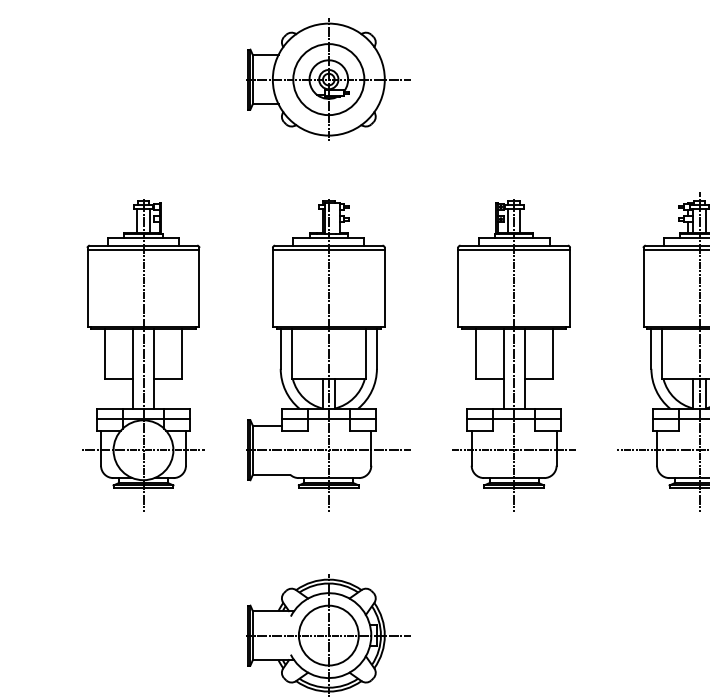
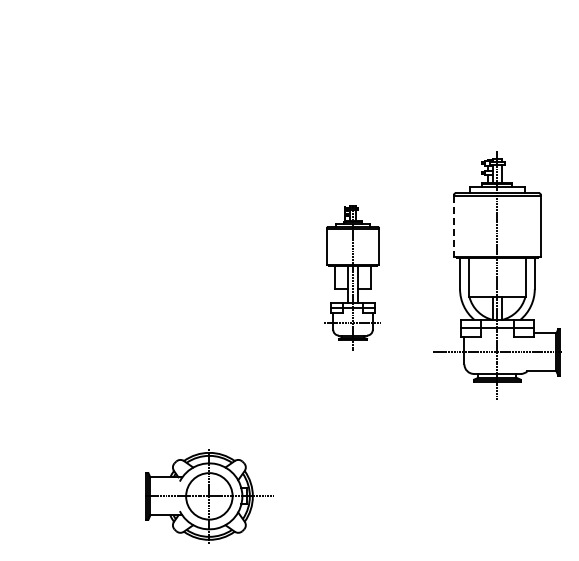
part: (328, 79) -> (209, 64), removed
line: (642, 289) -> (453, 227), solid -> dashed
part: (142, 353) -> (64, 277), removed
part: (328, 353) -> (209, 277), removed
part: (513, 353) -> (352, 277), size x0.6

